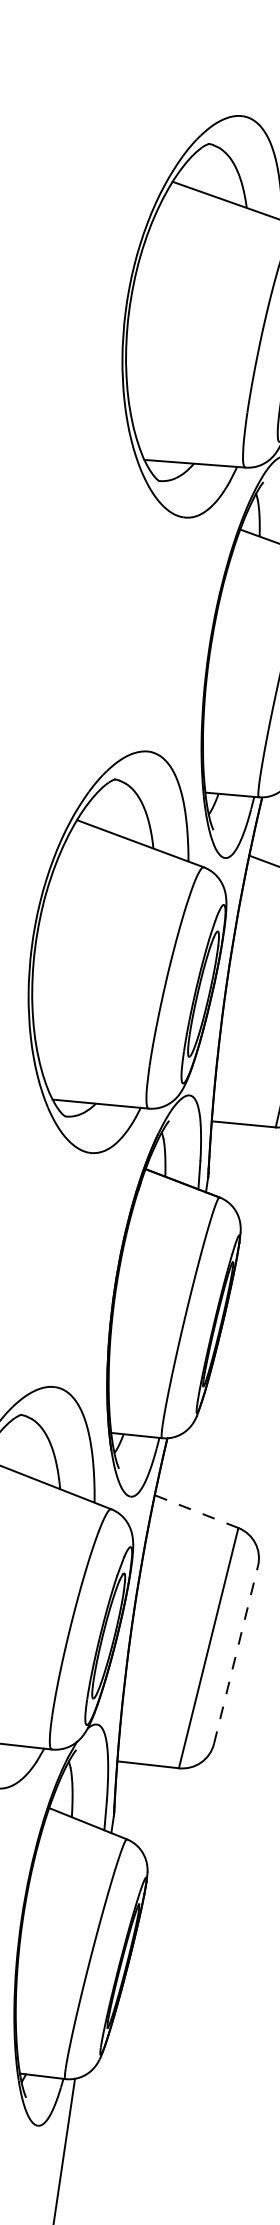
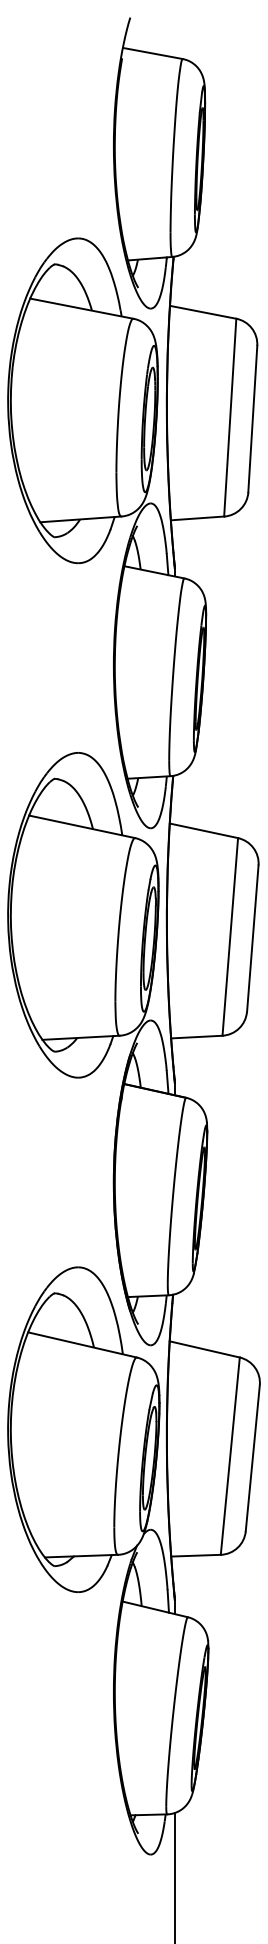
line: (196, 1511) -> (204, 1349), dashed -> solid
line: (235, 1653) -> (252, 1457), dashed -> solid

